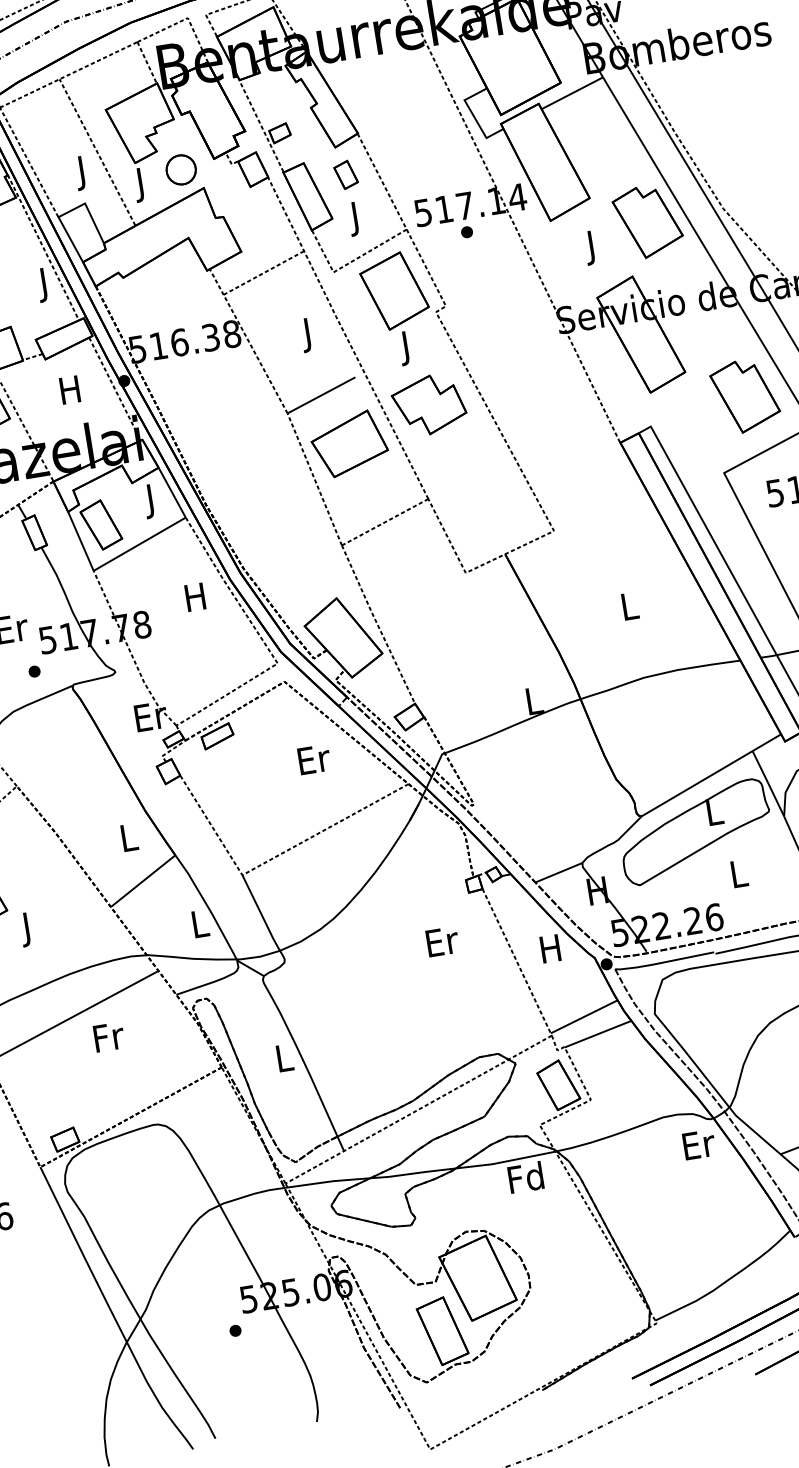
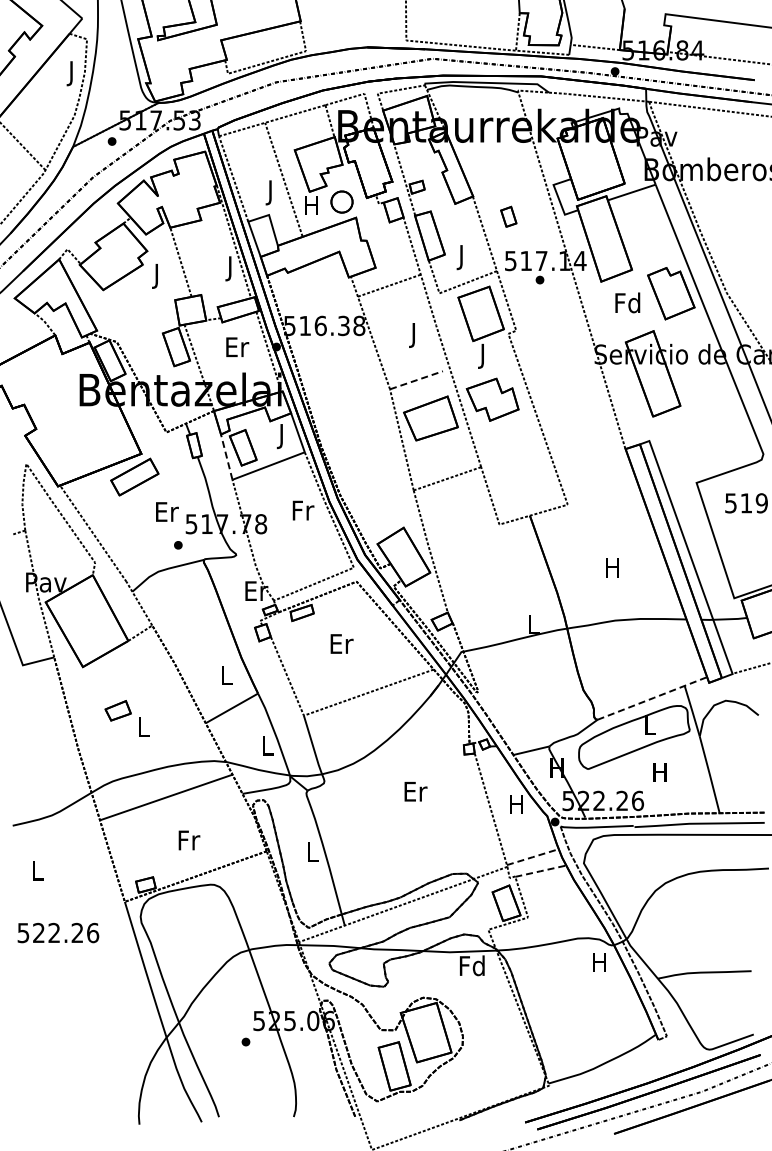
part: (345, 174) -> (508, 216), moved
text: (141, 183) -> (311, 207), J -> H
text: (591, 247) -> (627, 305), J -> Fd
text: (71, 390) -> (237, 347), H -> Er
line: (321, 395) -> (416, 380), solid -> dashed
part: (745, 396) -> (720, 430), removed
line: (80, 540) -> (226, 456), solid -> dashed
text: (196, 596) -> (303, 510), H -> Fr
text: (628, 606) -> (612, 567), L -> H
text: (313, 759) -> (341, 643), moved
line: (713, 775) -> (653, 698), solid -> dashed
text: (737, 874) -> (659, 772), L -> H
text: (27, 929) -> (143, 729), J -> L
text: (441, 941) -> (415, 791), moved
line: (583, 1017) -> (532, 857), solid -> dashed
line: (597, 1034) -> (540, 871), solid -> dashed
text: (109, 1037) -> (189, 840), moved
text: (699, 1144) -> (600, 962), Er -> H

